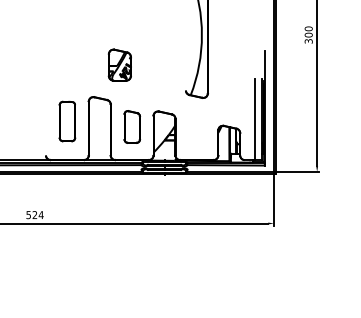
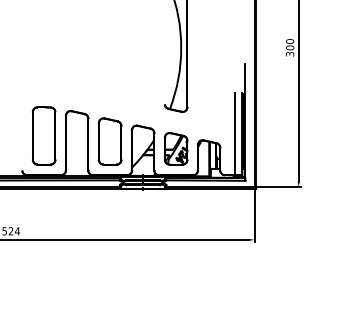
part: (119, 64) -> (175, 148), moved
part: (67, 121) -> (44, 135), size x1.43
part: (132, 126) -> (110, 141), size x1.43

